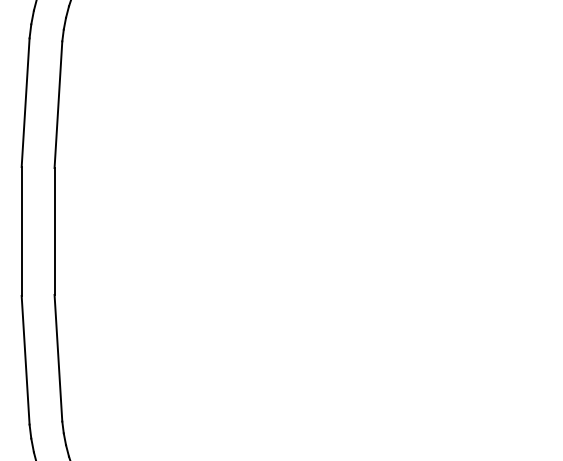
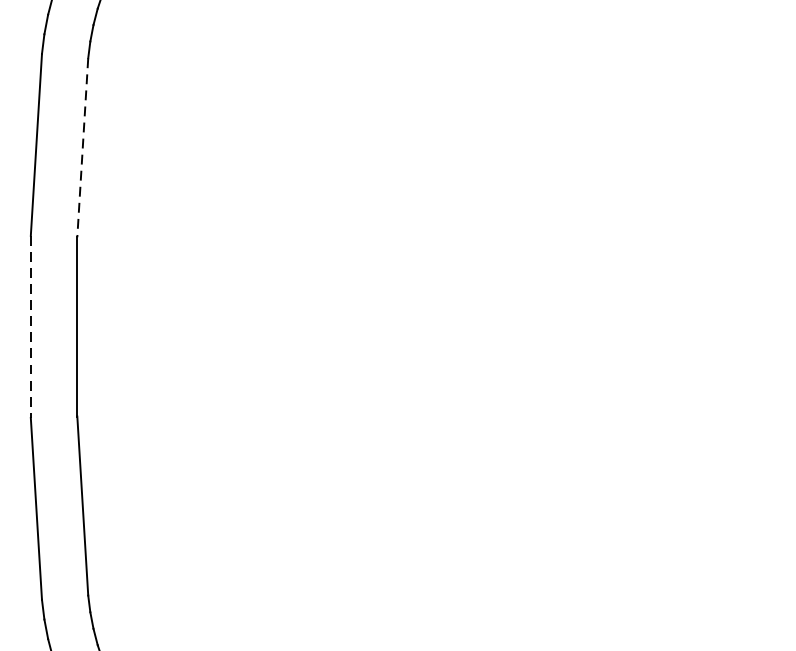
line: (58, 105) -> (82, 148), solid -> dashed
line: (21, 231) -> (30, 326), solid -> dashed

